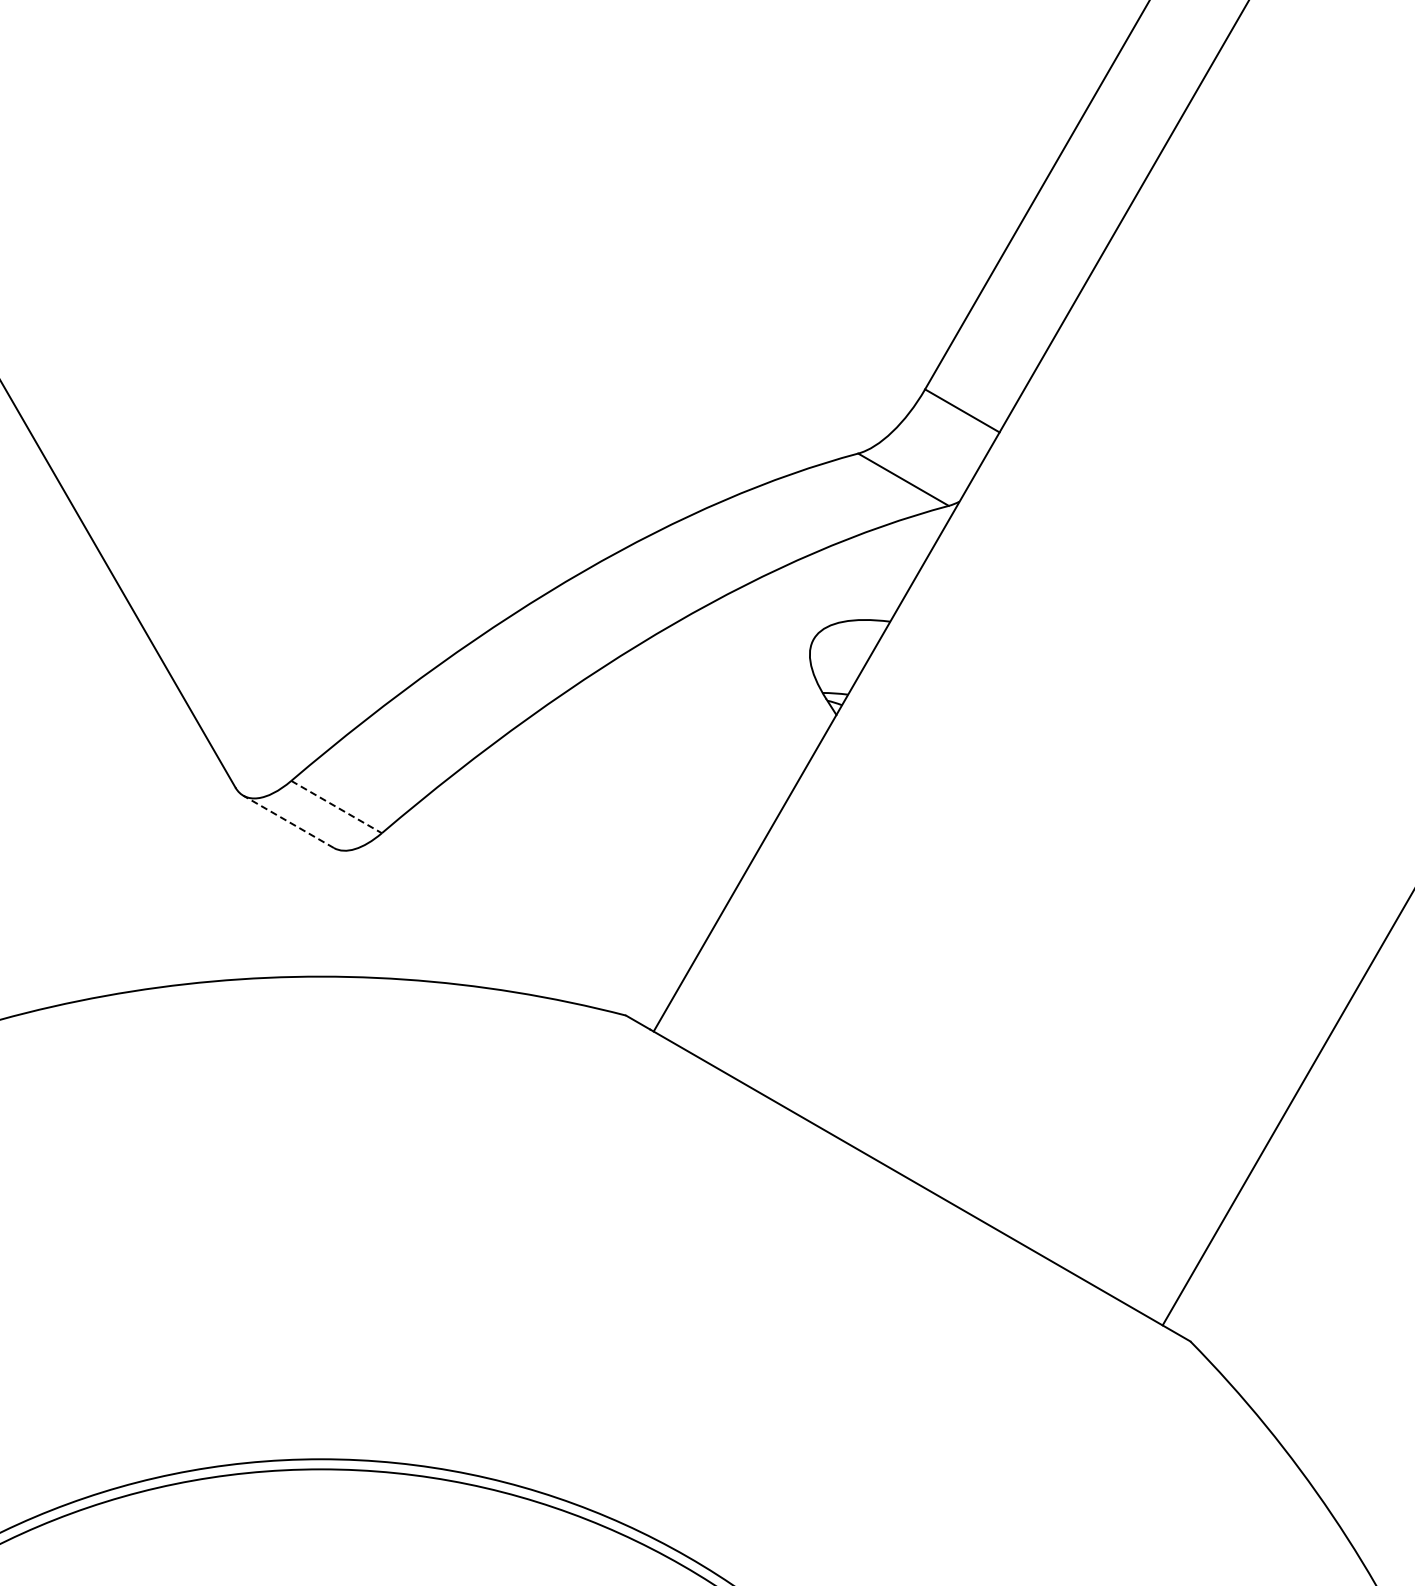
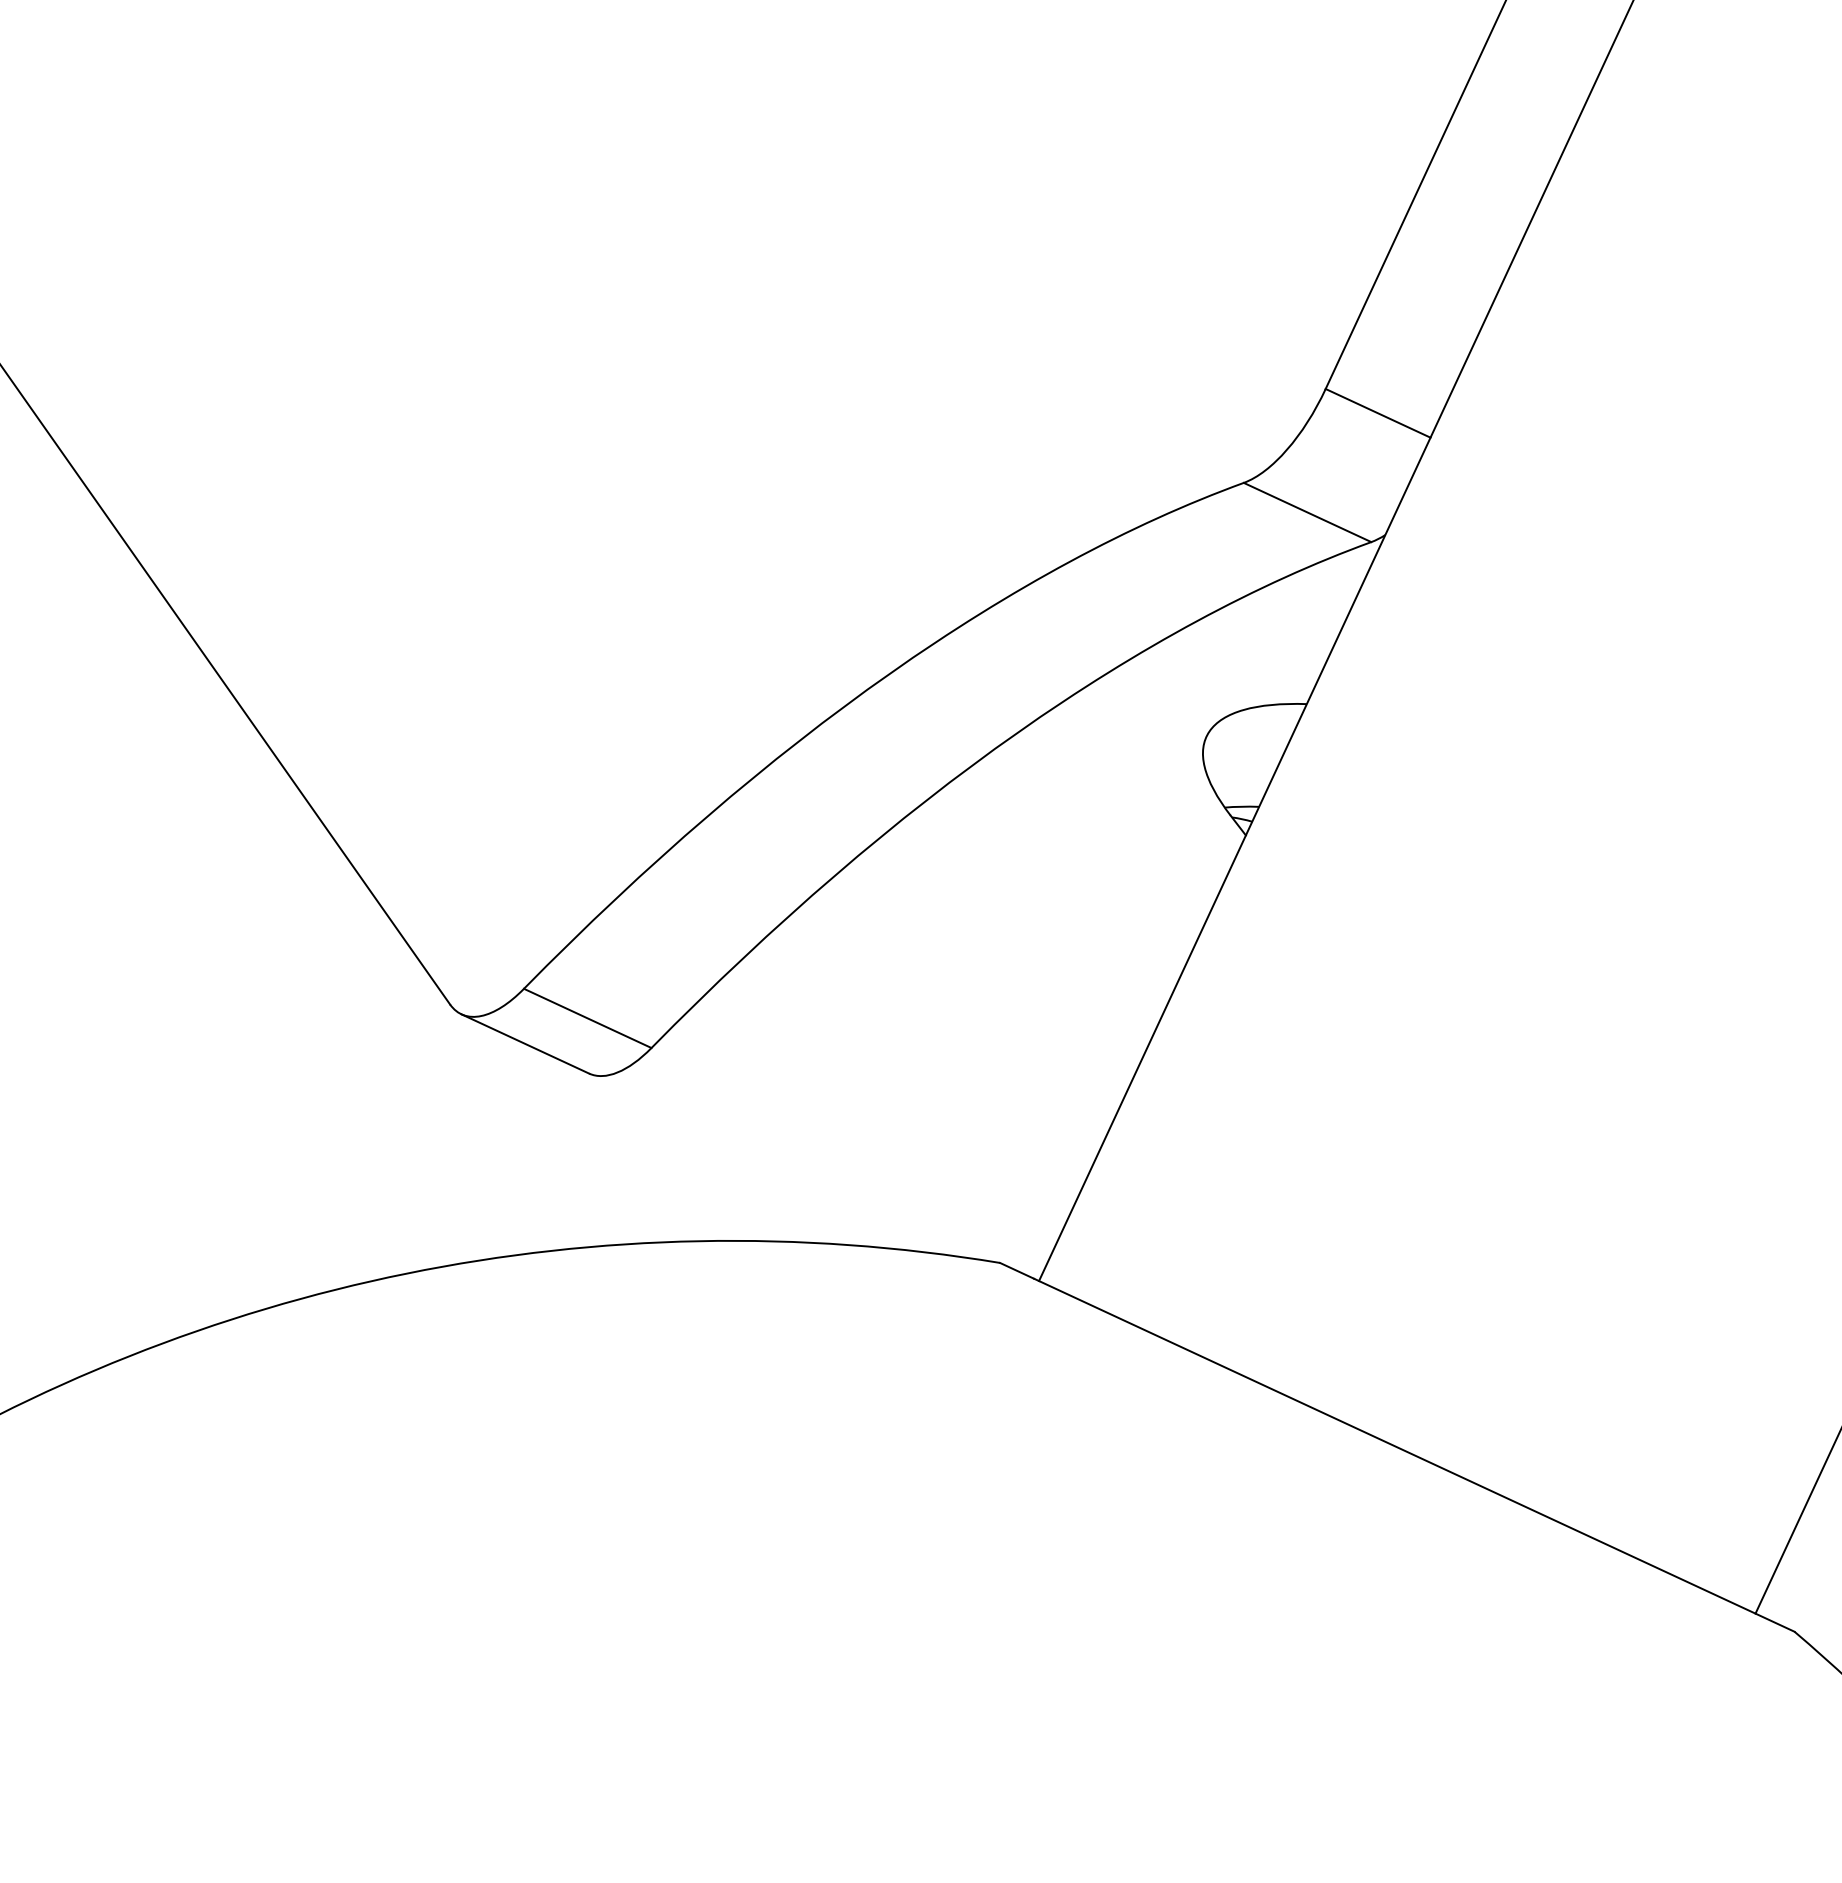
line: (337, 807) -> (589, 1018), dashed -> solid
line: (288, 821) -> (525, 1043), dashed -> solid

